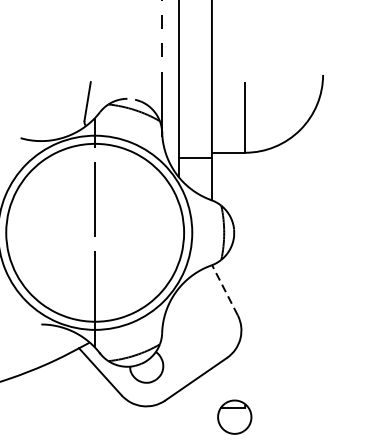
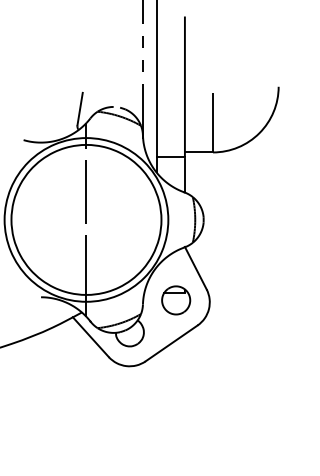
line: (224, 290) -> (195, 268), dashed -> solid
part: (235, 417) -> (176, 300), moved

